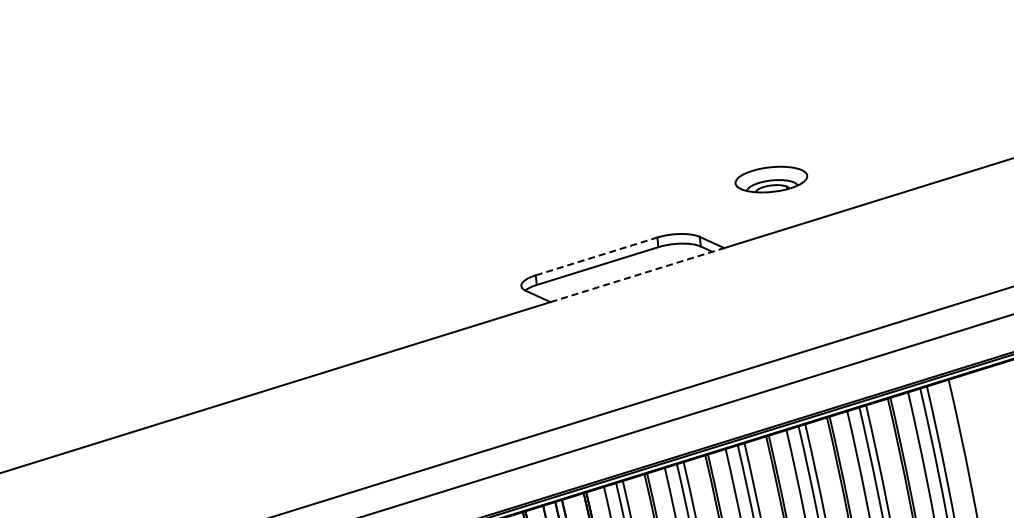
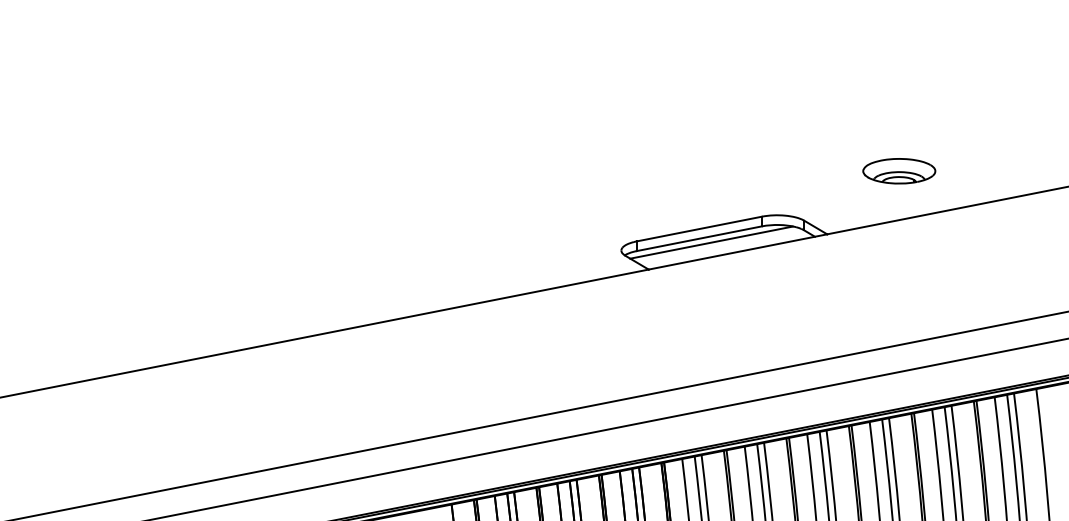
part: (771, 179) -> (899, 171), moved
line: (596, 256) -> (699, 229), dashed -> solid
line: (610, 268) -> (711, 242), added
line: (636, 274) -> (737, 251), dashed -> solid

